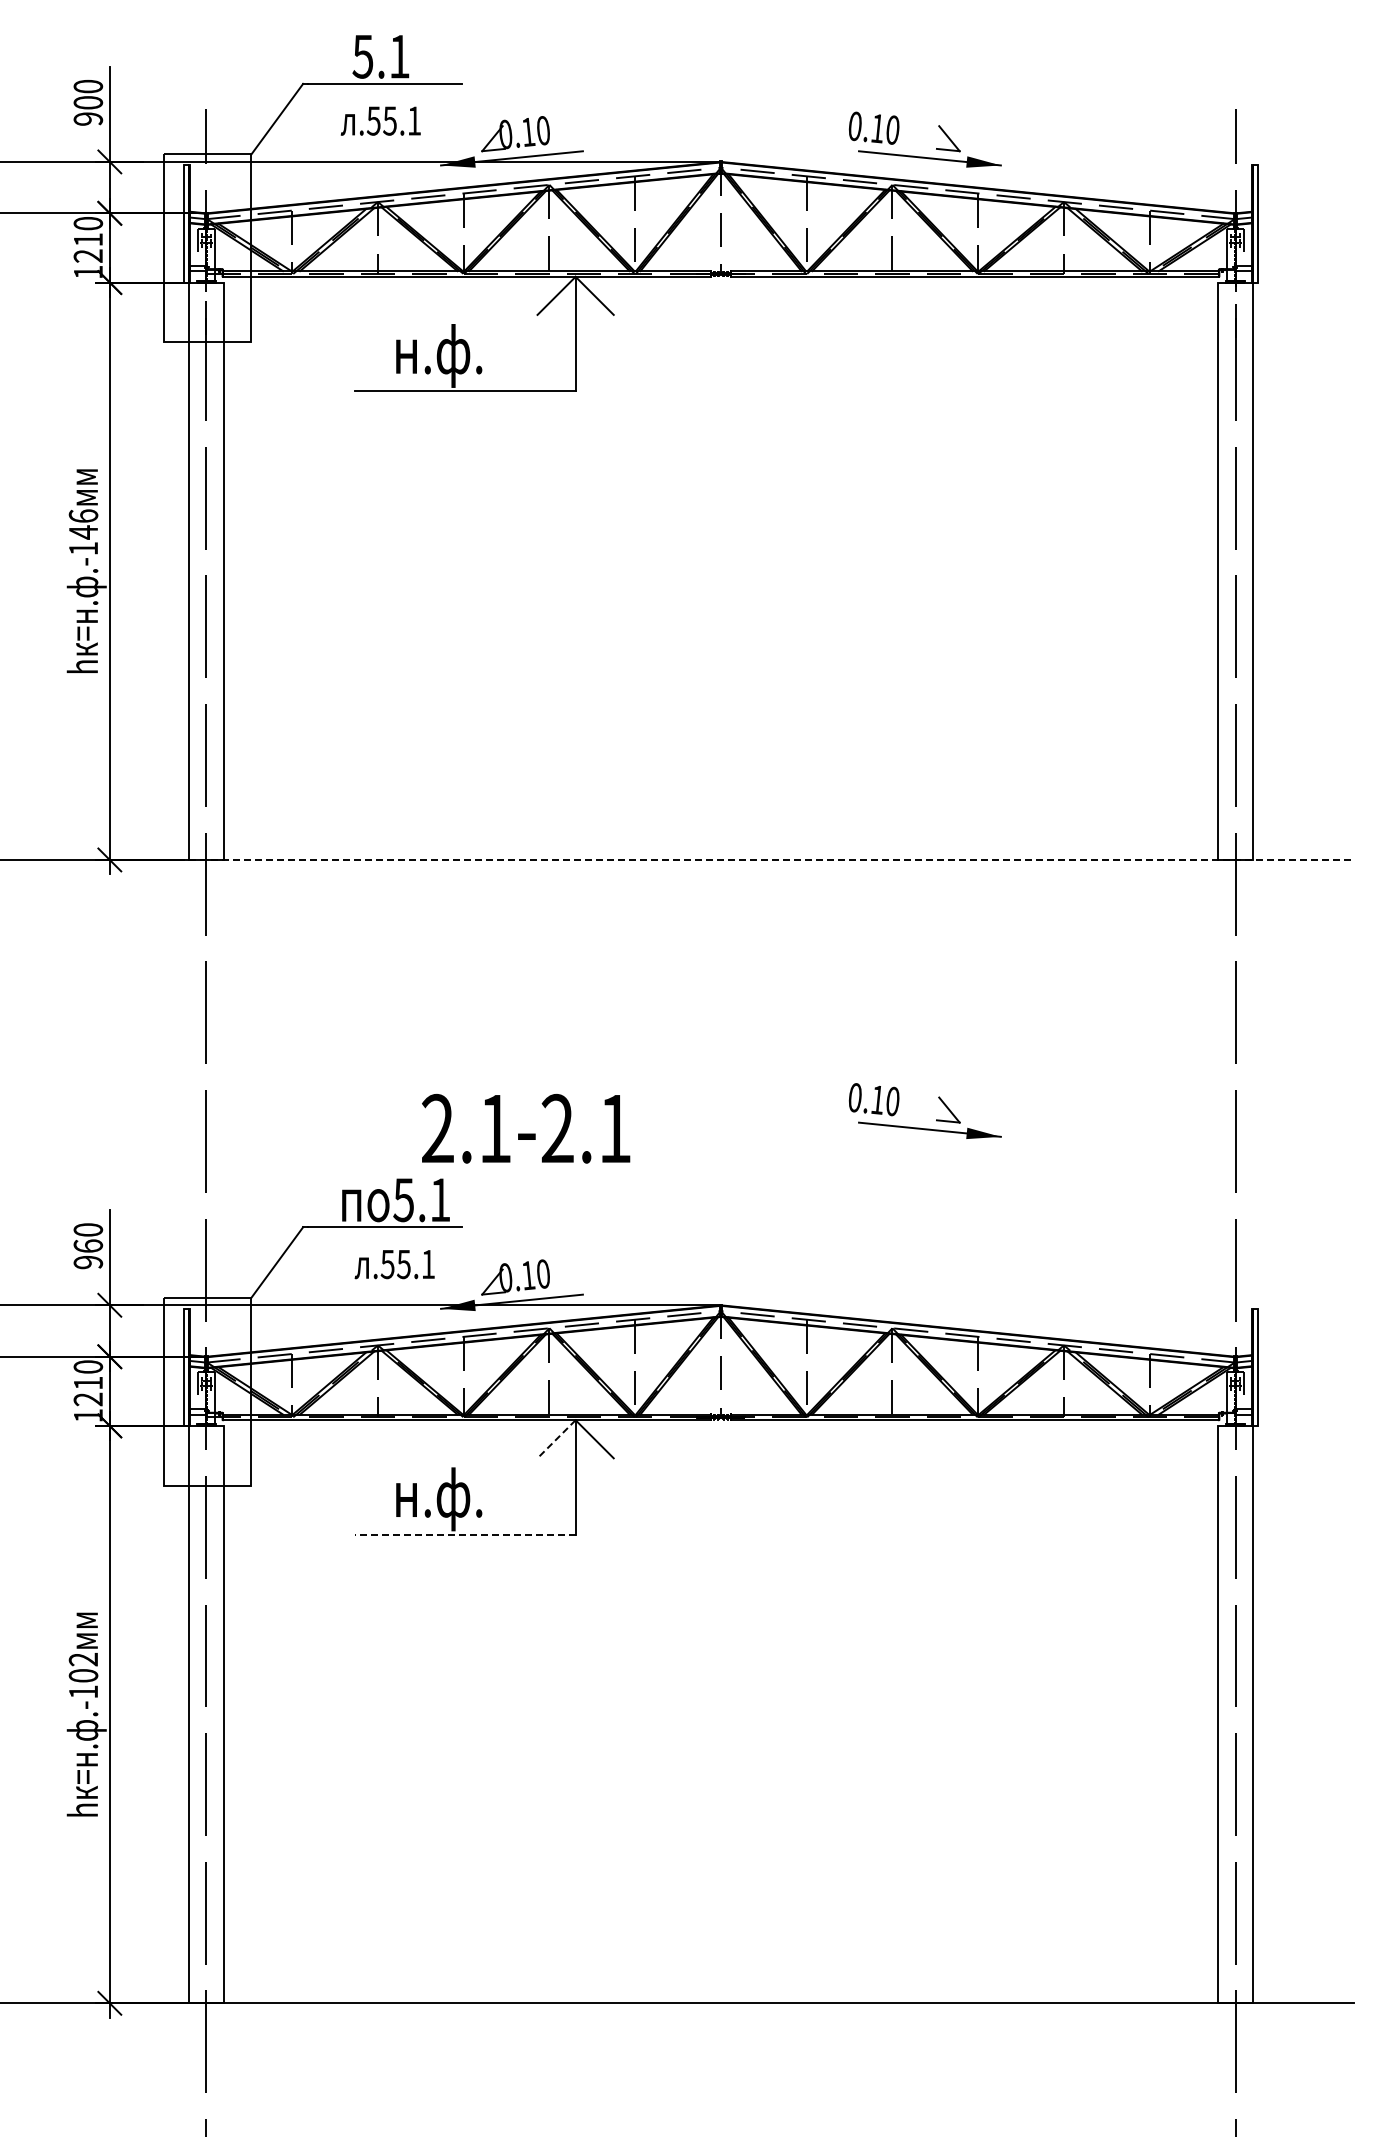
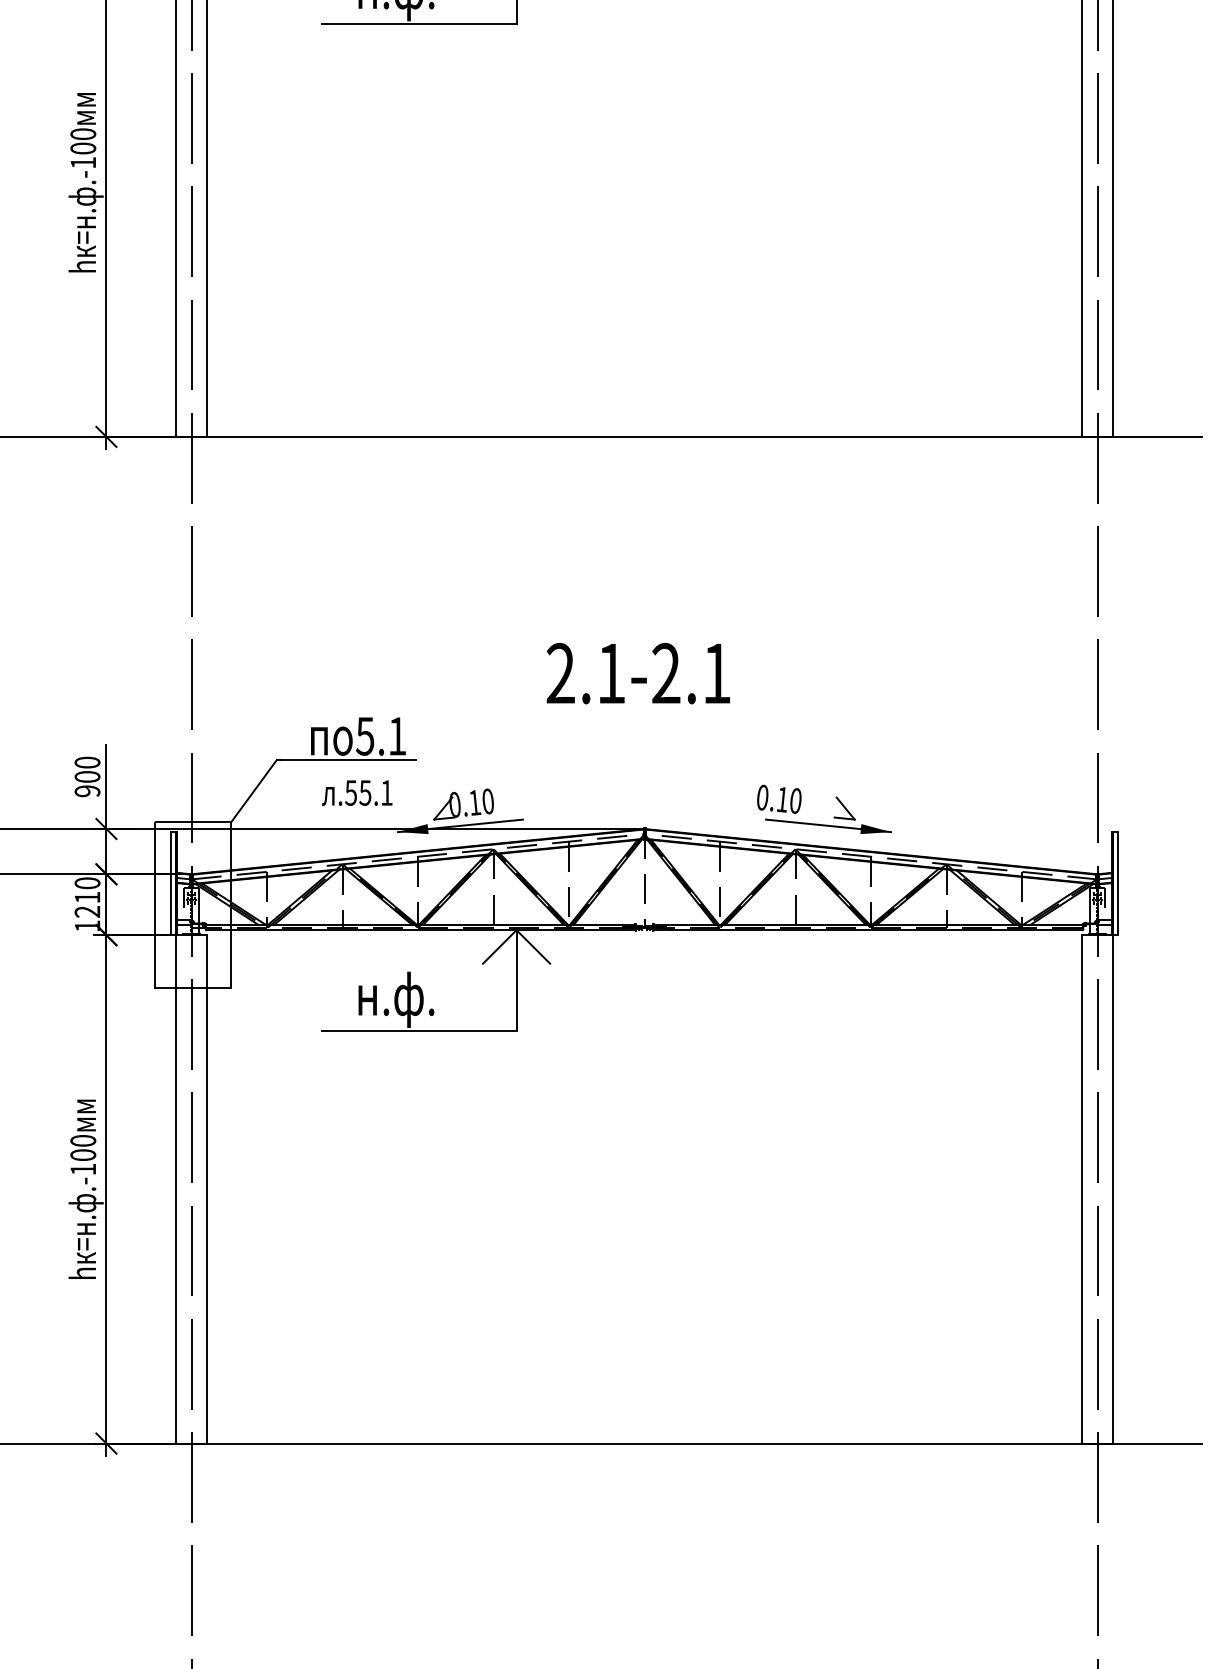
text: (83, 524) -> (83, 141), .-146 -> .-100
line: (766, 859) -> (684, 436), dashed -> solid
part: (936, 1119) -> (834, 816), moved
text: (526, 1128) -> (638, 673), moved
text: (87, 1245) -> (86, 776), 960 -> 900
line: (556, 1439) -> (499, 947), dashed -> solid
line: (465, 1534) -> (419, 1030), dashed -> solid
text: (83, 1659) -> (83, 1140), .-102 -> .-100

